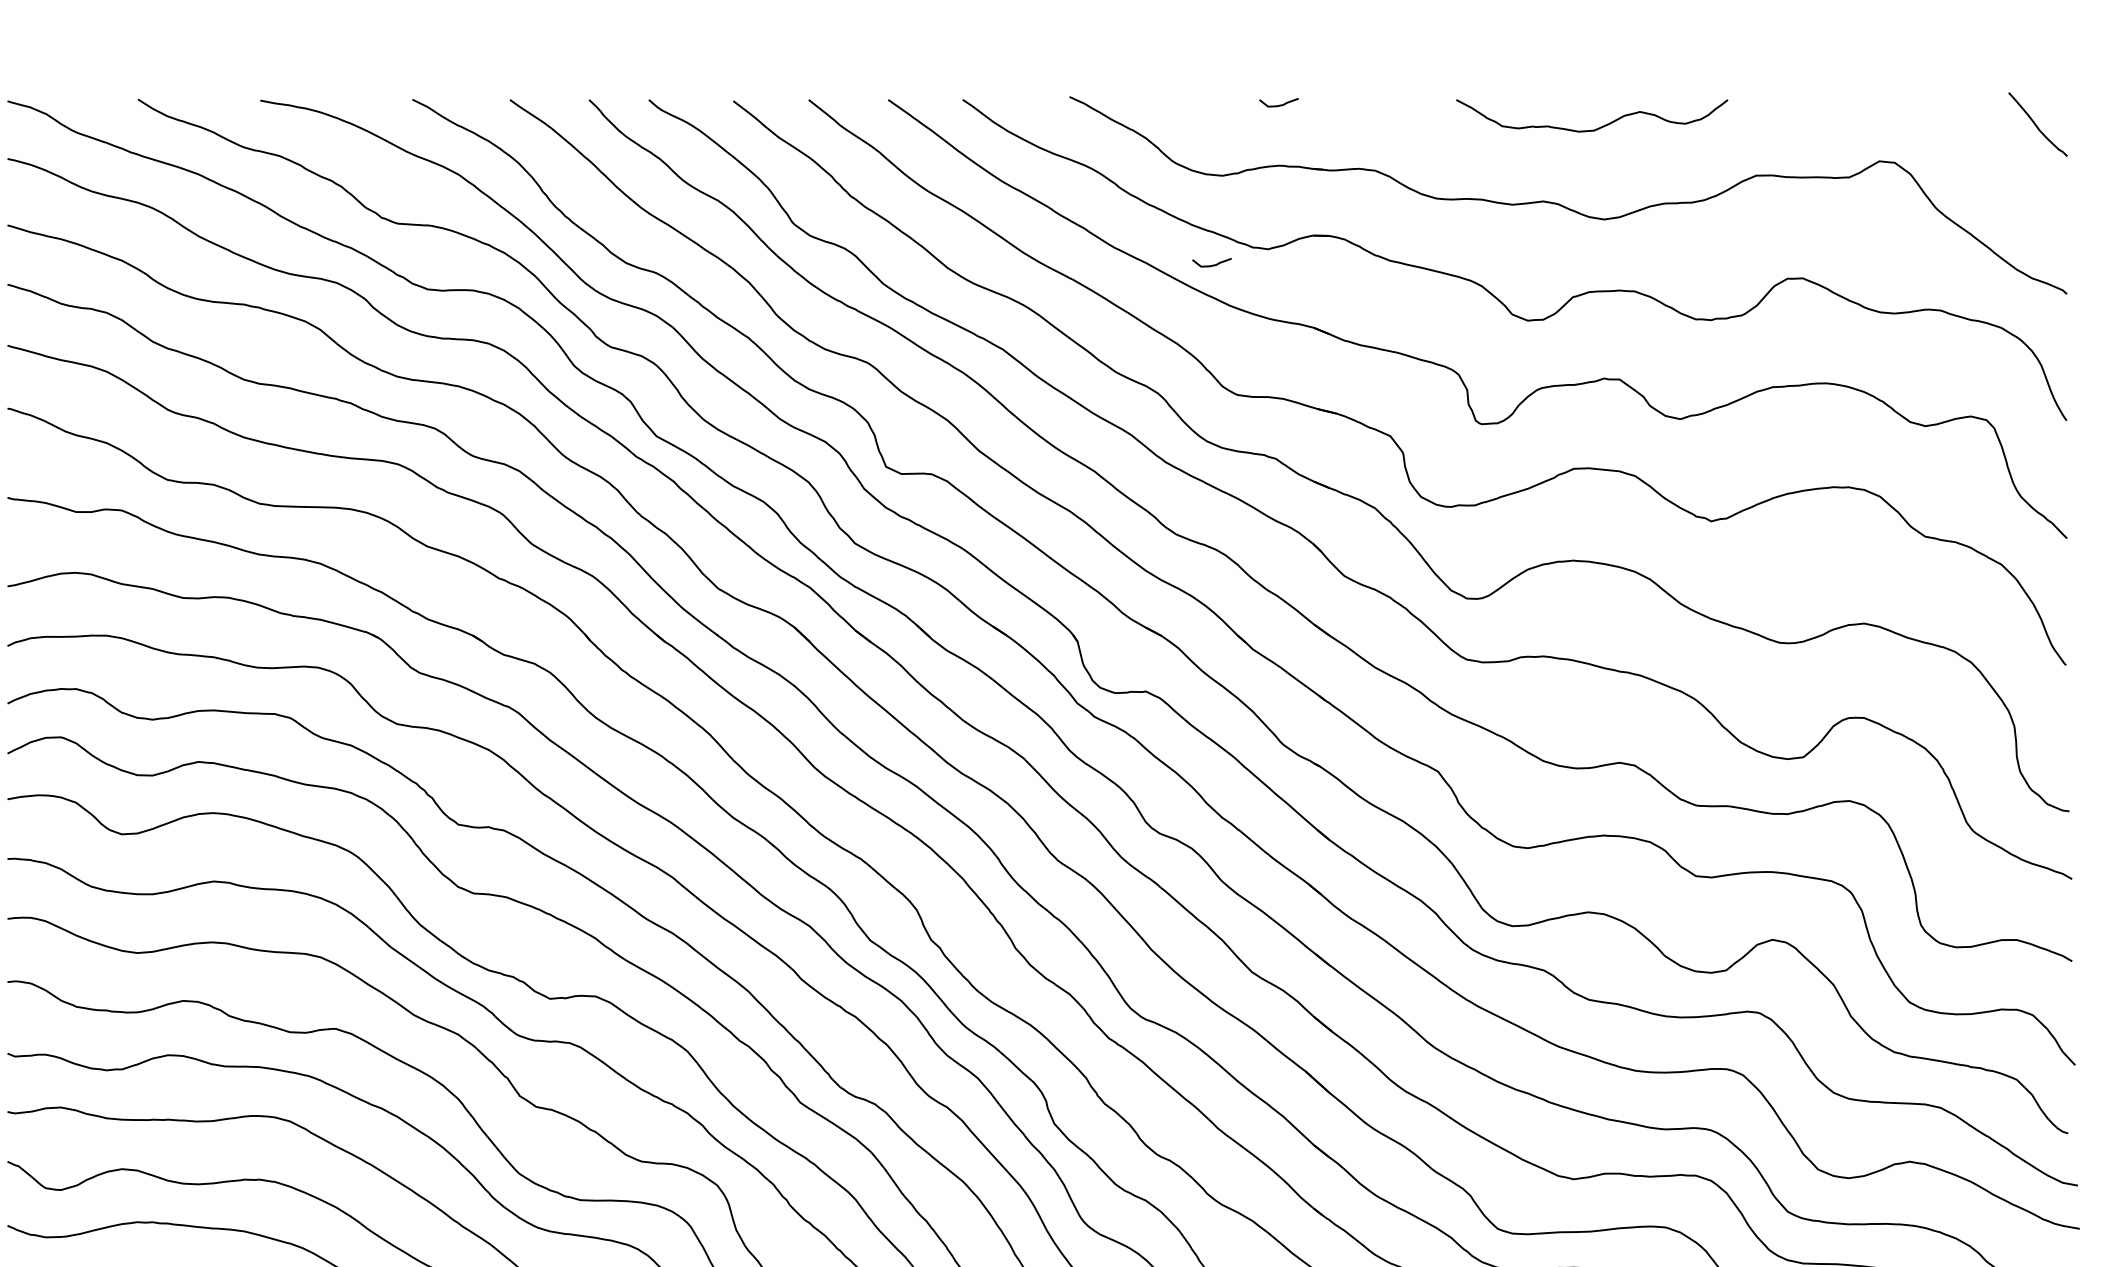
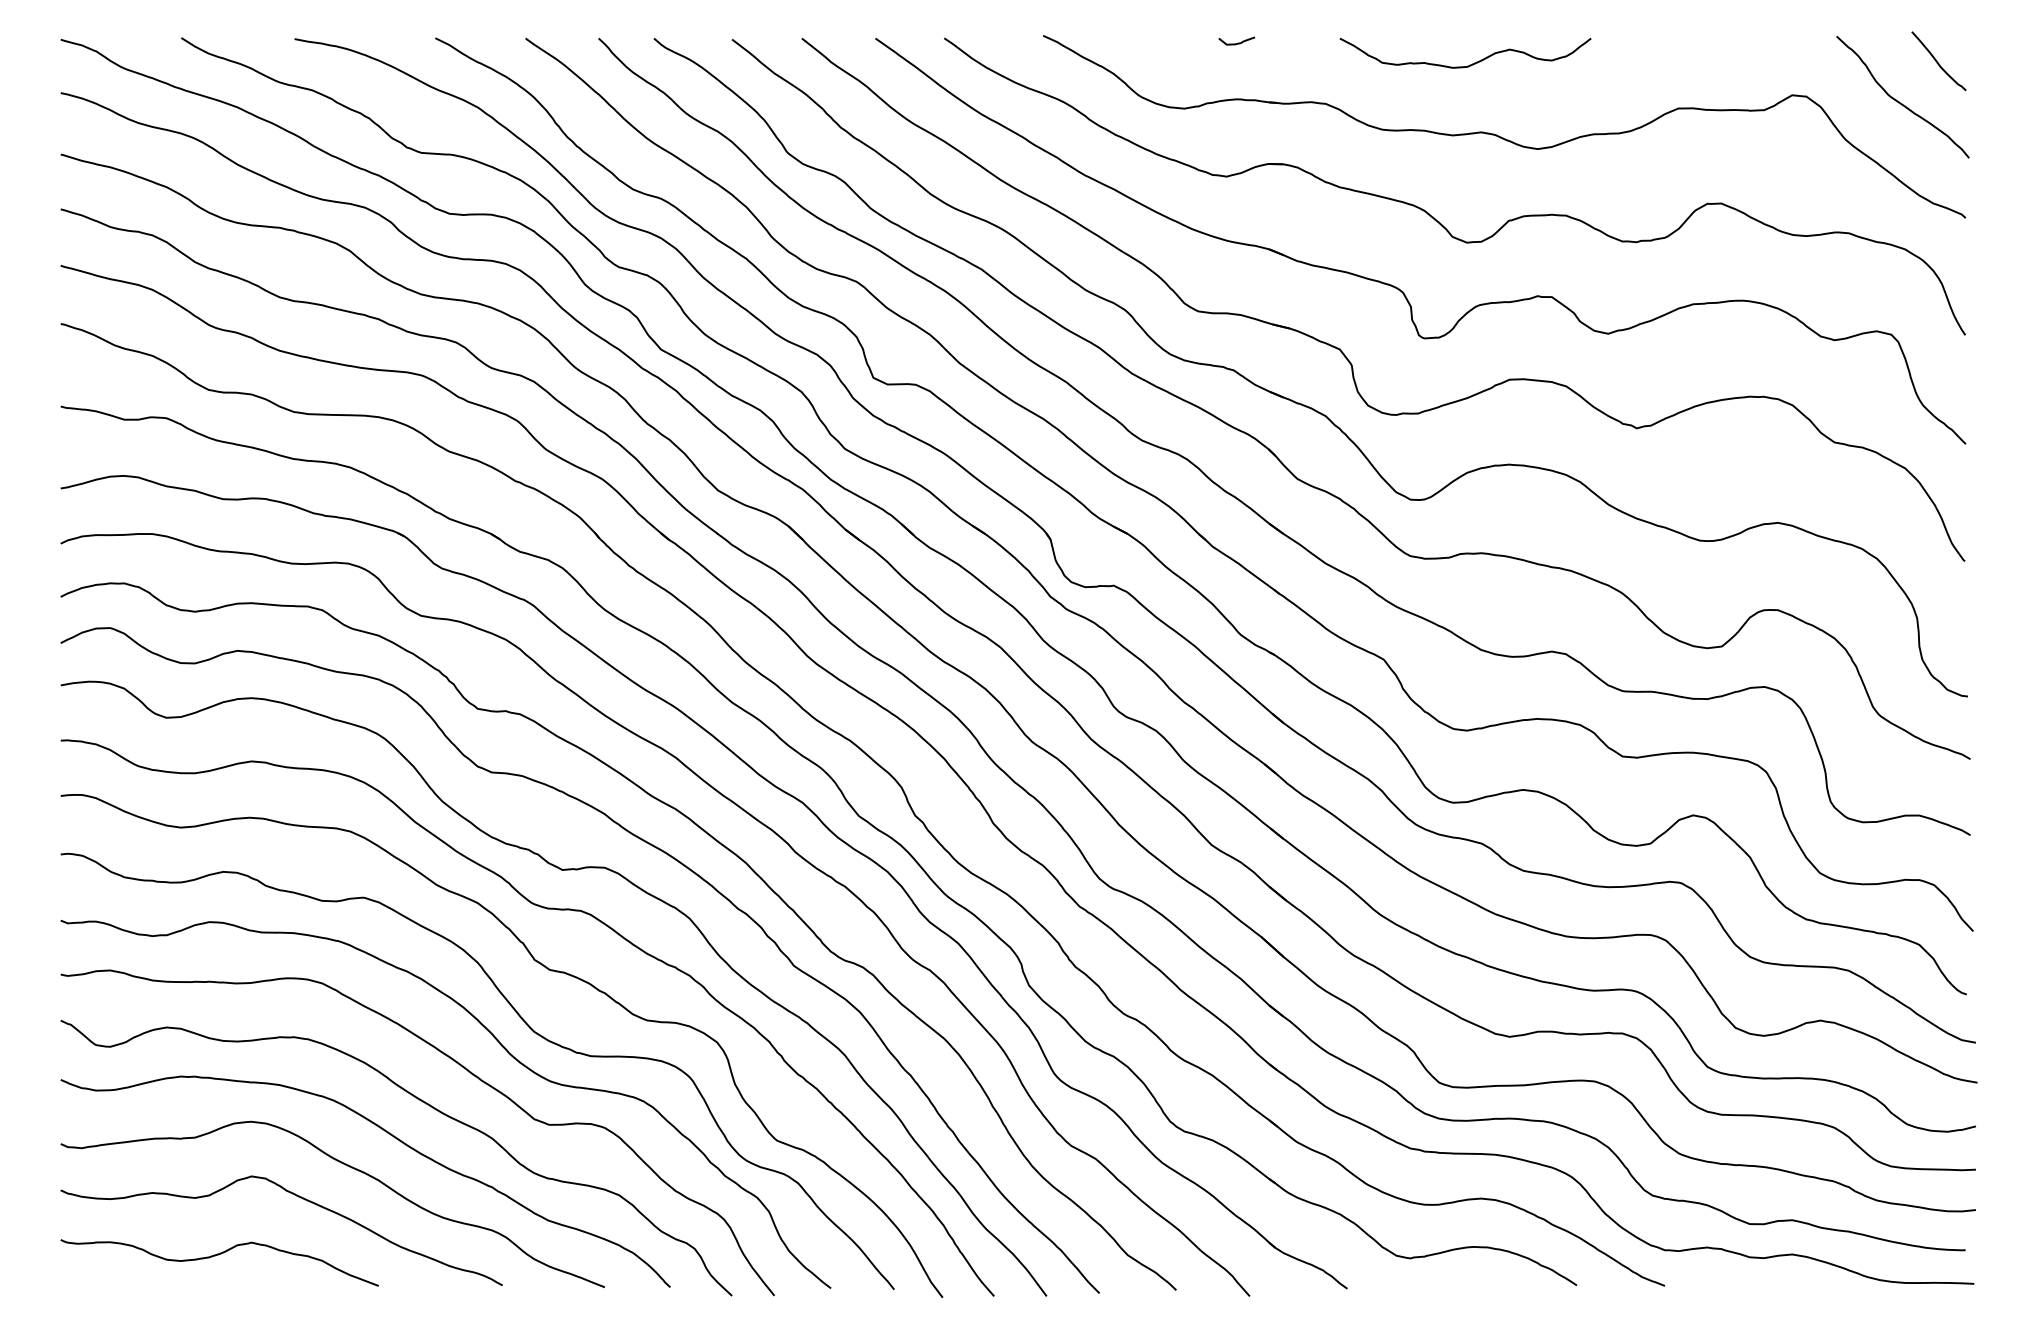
curve: (1597, 128) -> (1470, 64), moved
curve: (1995, 168) -> (1899, 101), added
curve: (1212, 264) -> (1175, 190), removed

